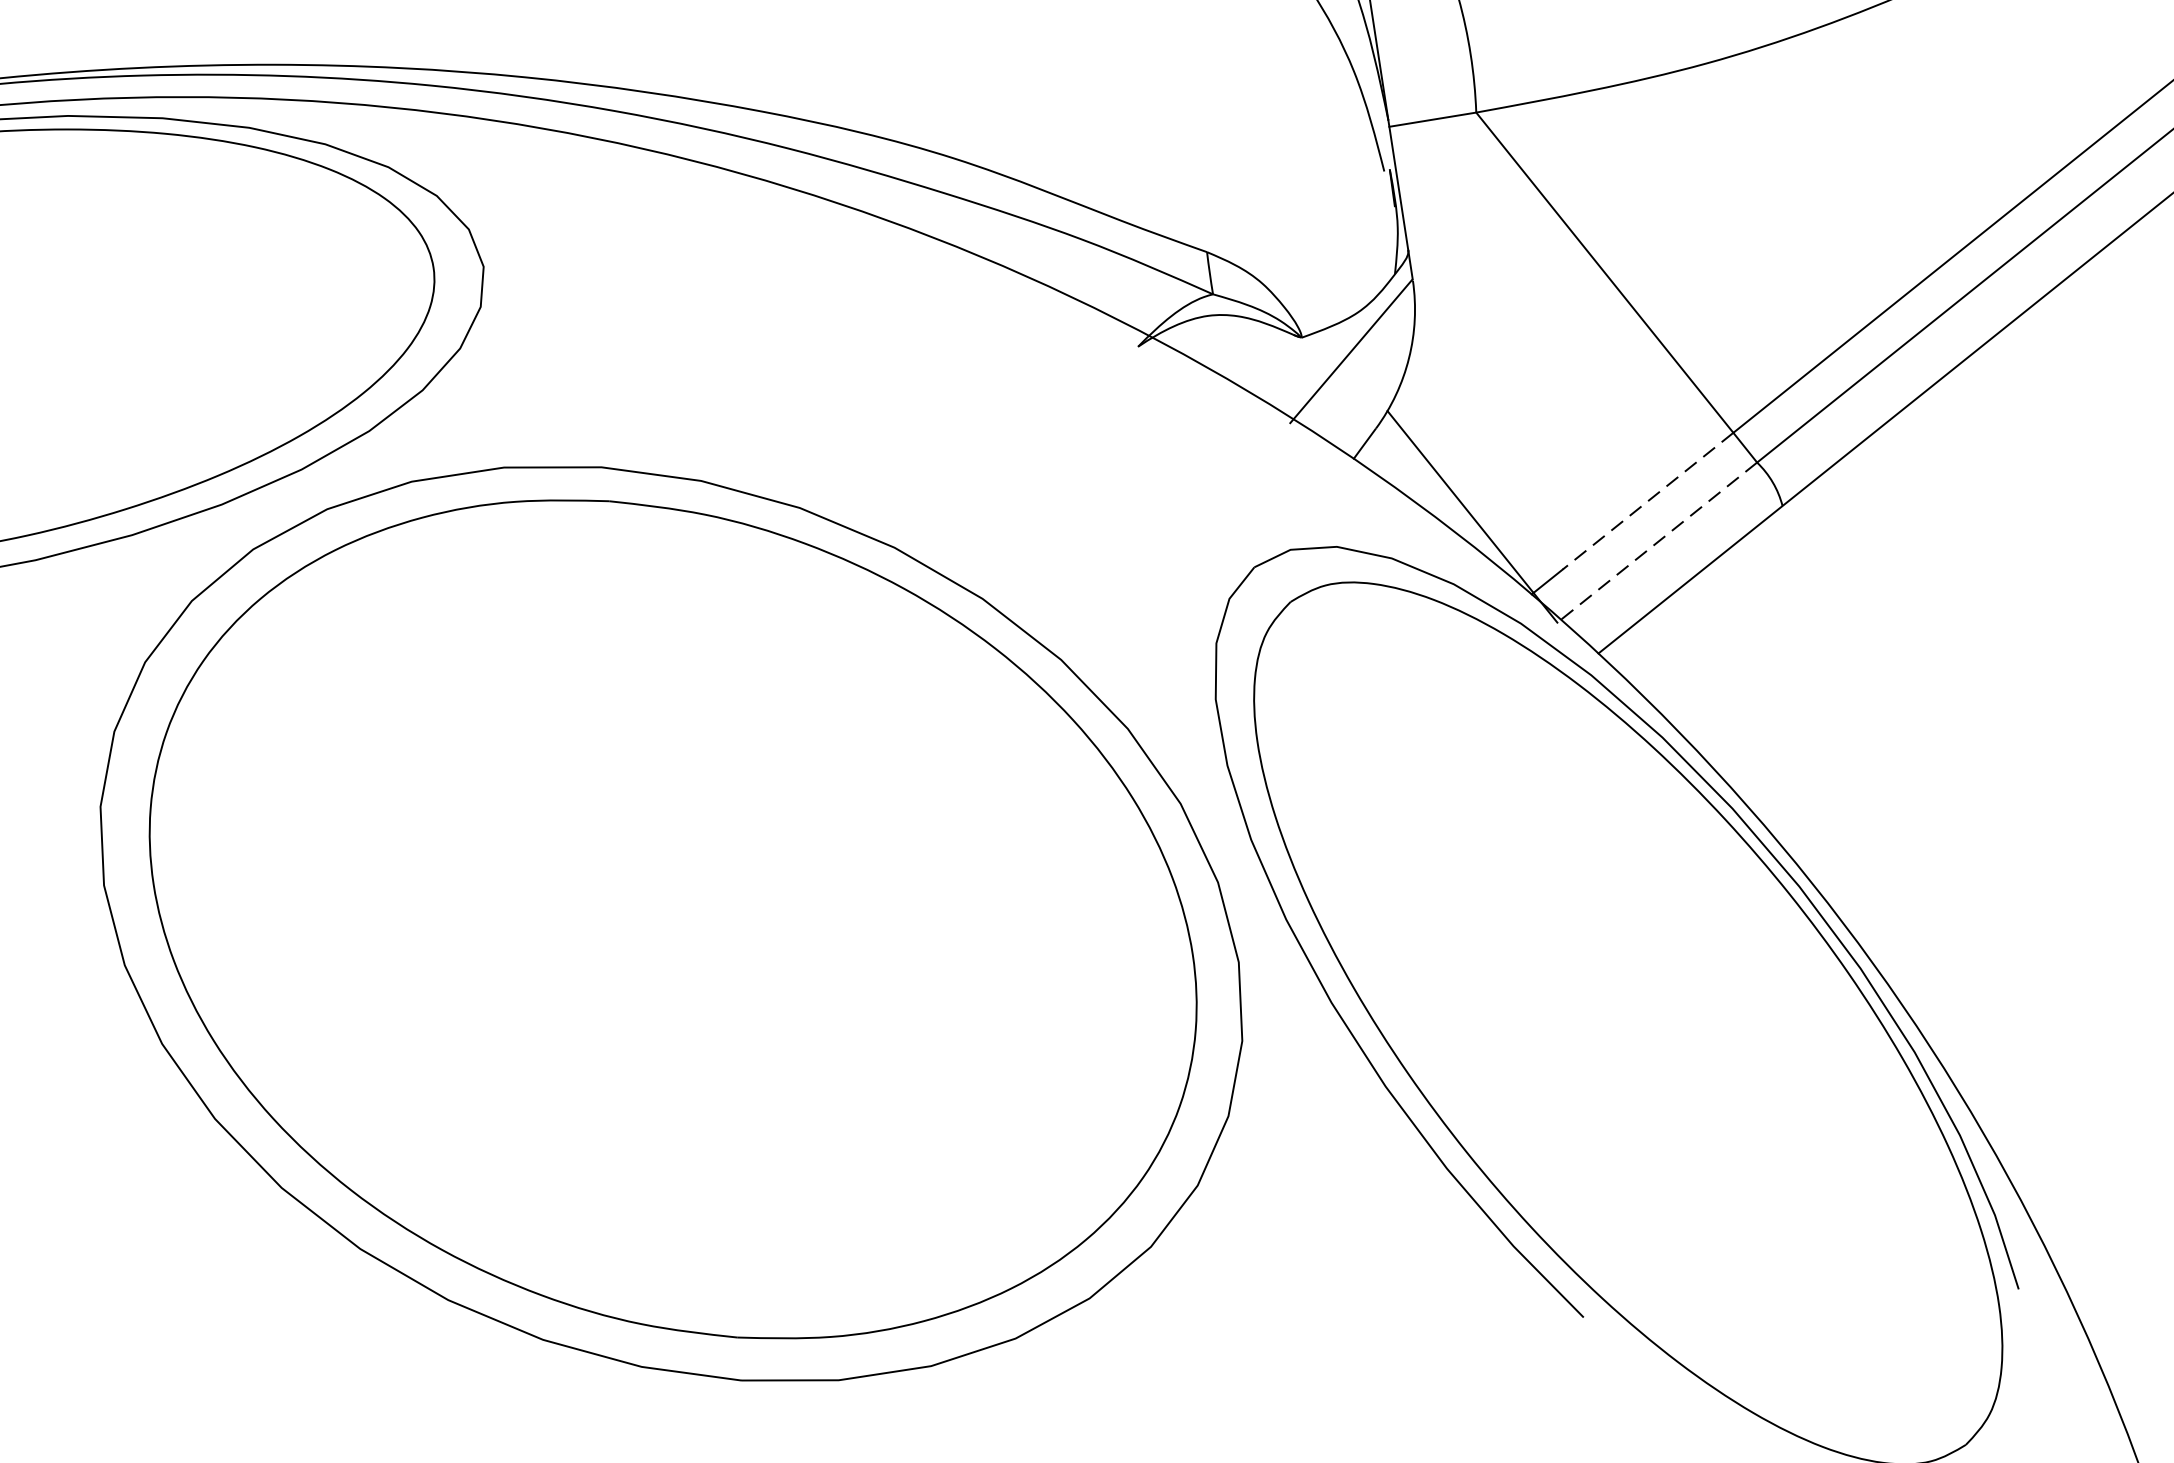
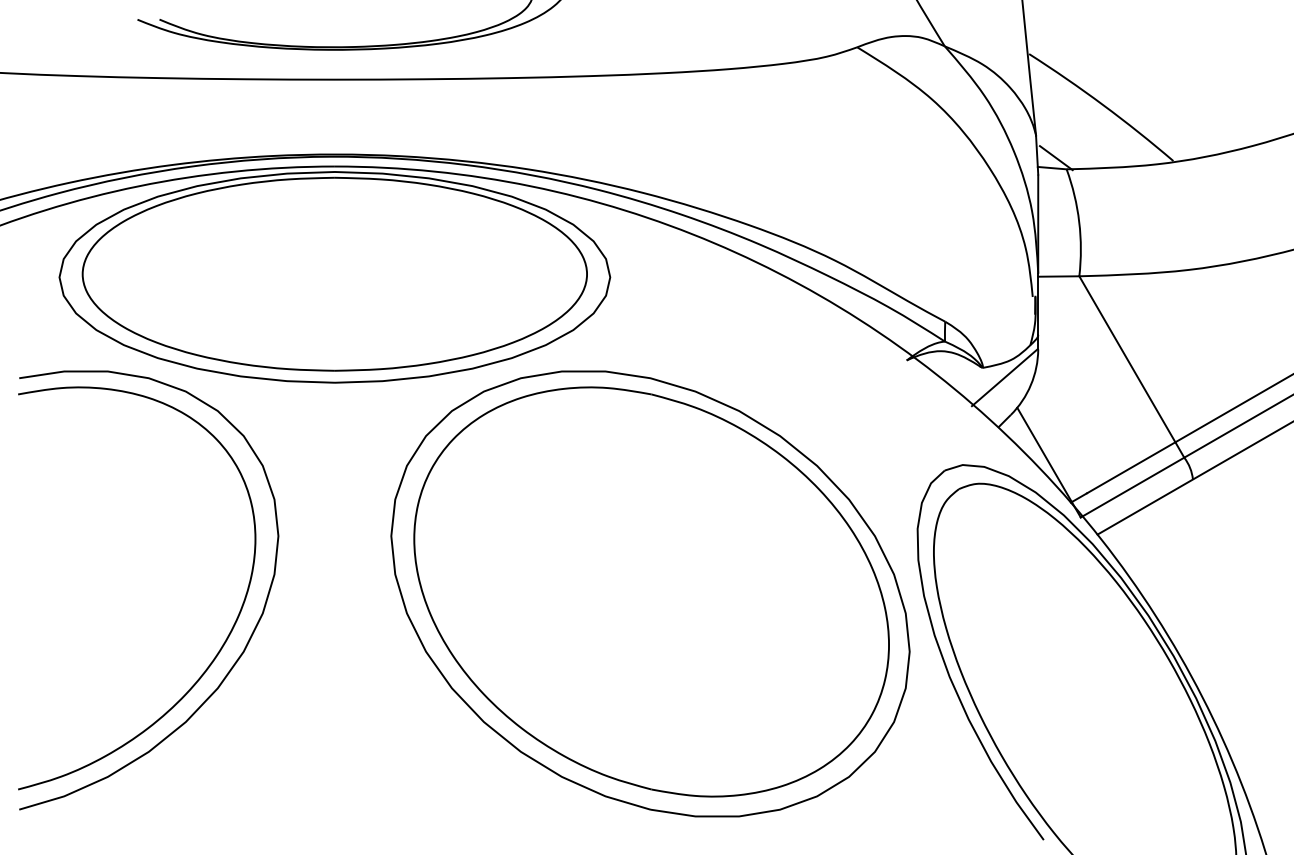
line: (1646, 502) -> (1130, 468), dashed -> solid
line: (1657, 542) -> (1132, 487), dashed -> solid

